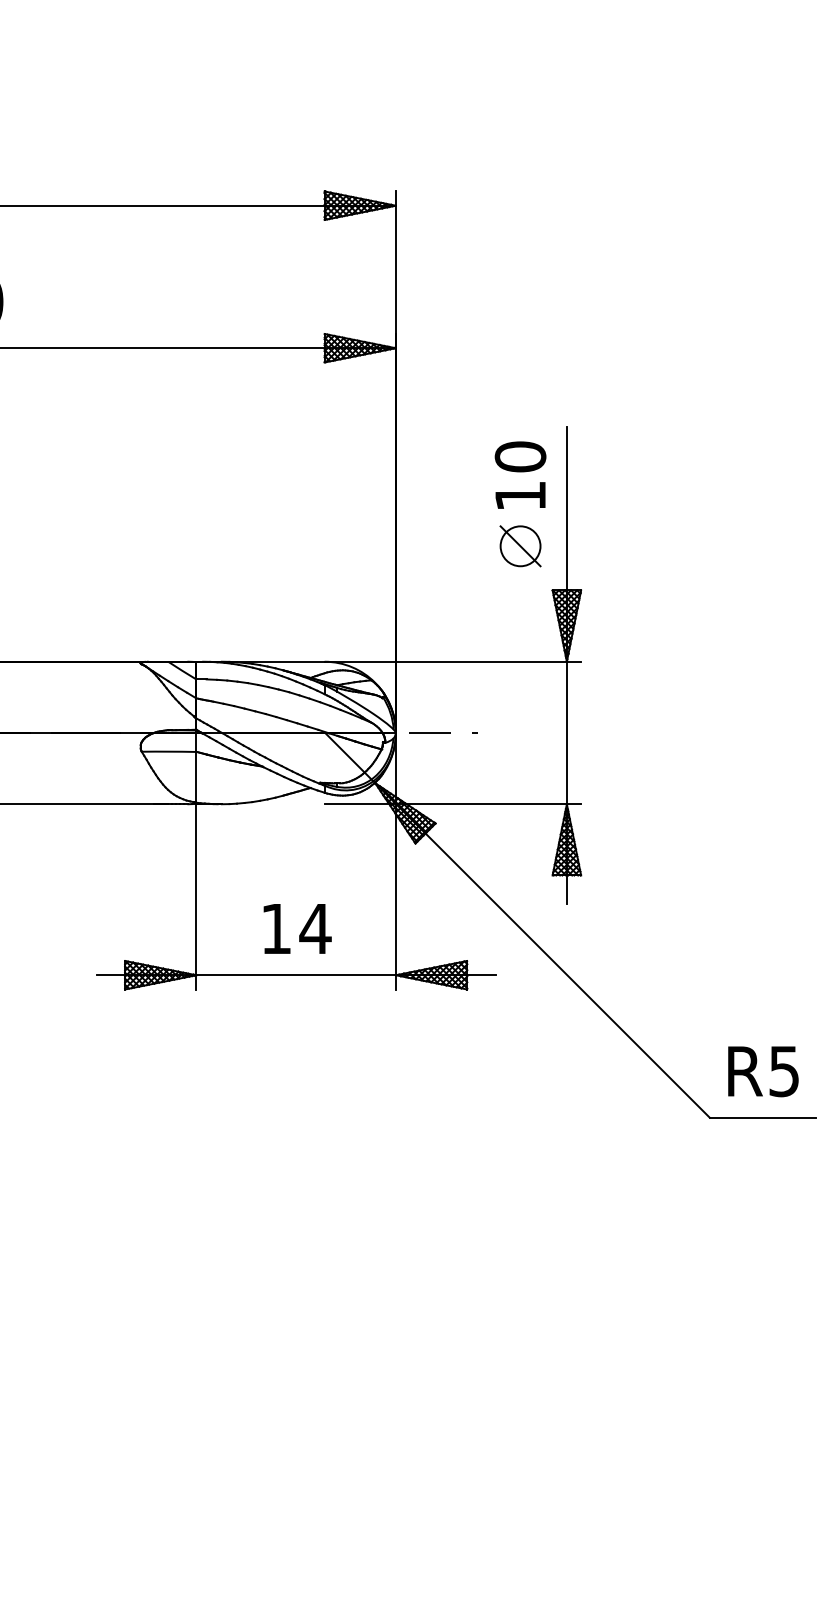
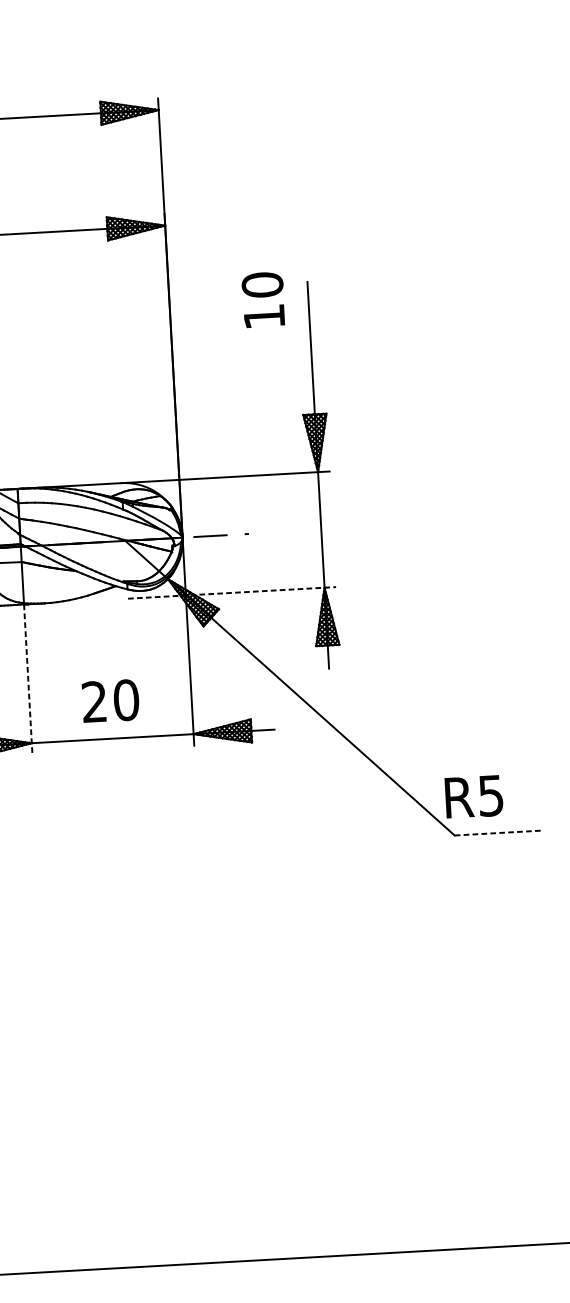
text: (520, 474) -> (263, 299), moved
part: (520, 546) -> (275, 380), removed
line: (453, 804) -> (232, 593), solid -> dashed
line: (196, 896) -> (28, 679), solid -> dashed
text: (296, 928) -> (110, 700), 14 -> 20
text: (763, 1071) -> (474, 796), moved
line: (763, 1117) -> (498, 832), solid -> dashed

